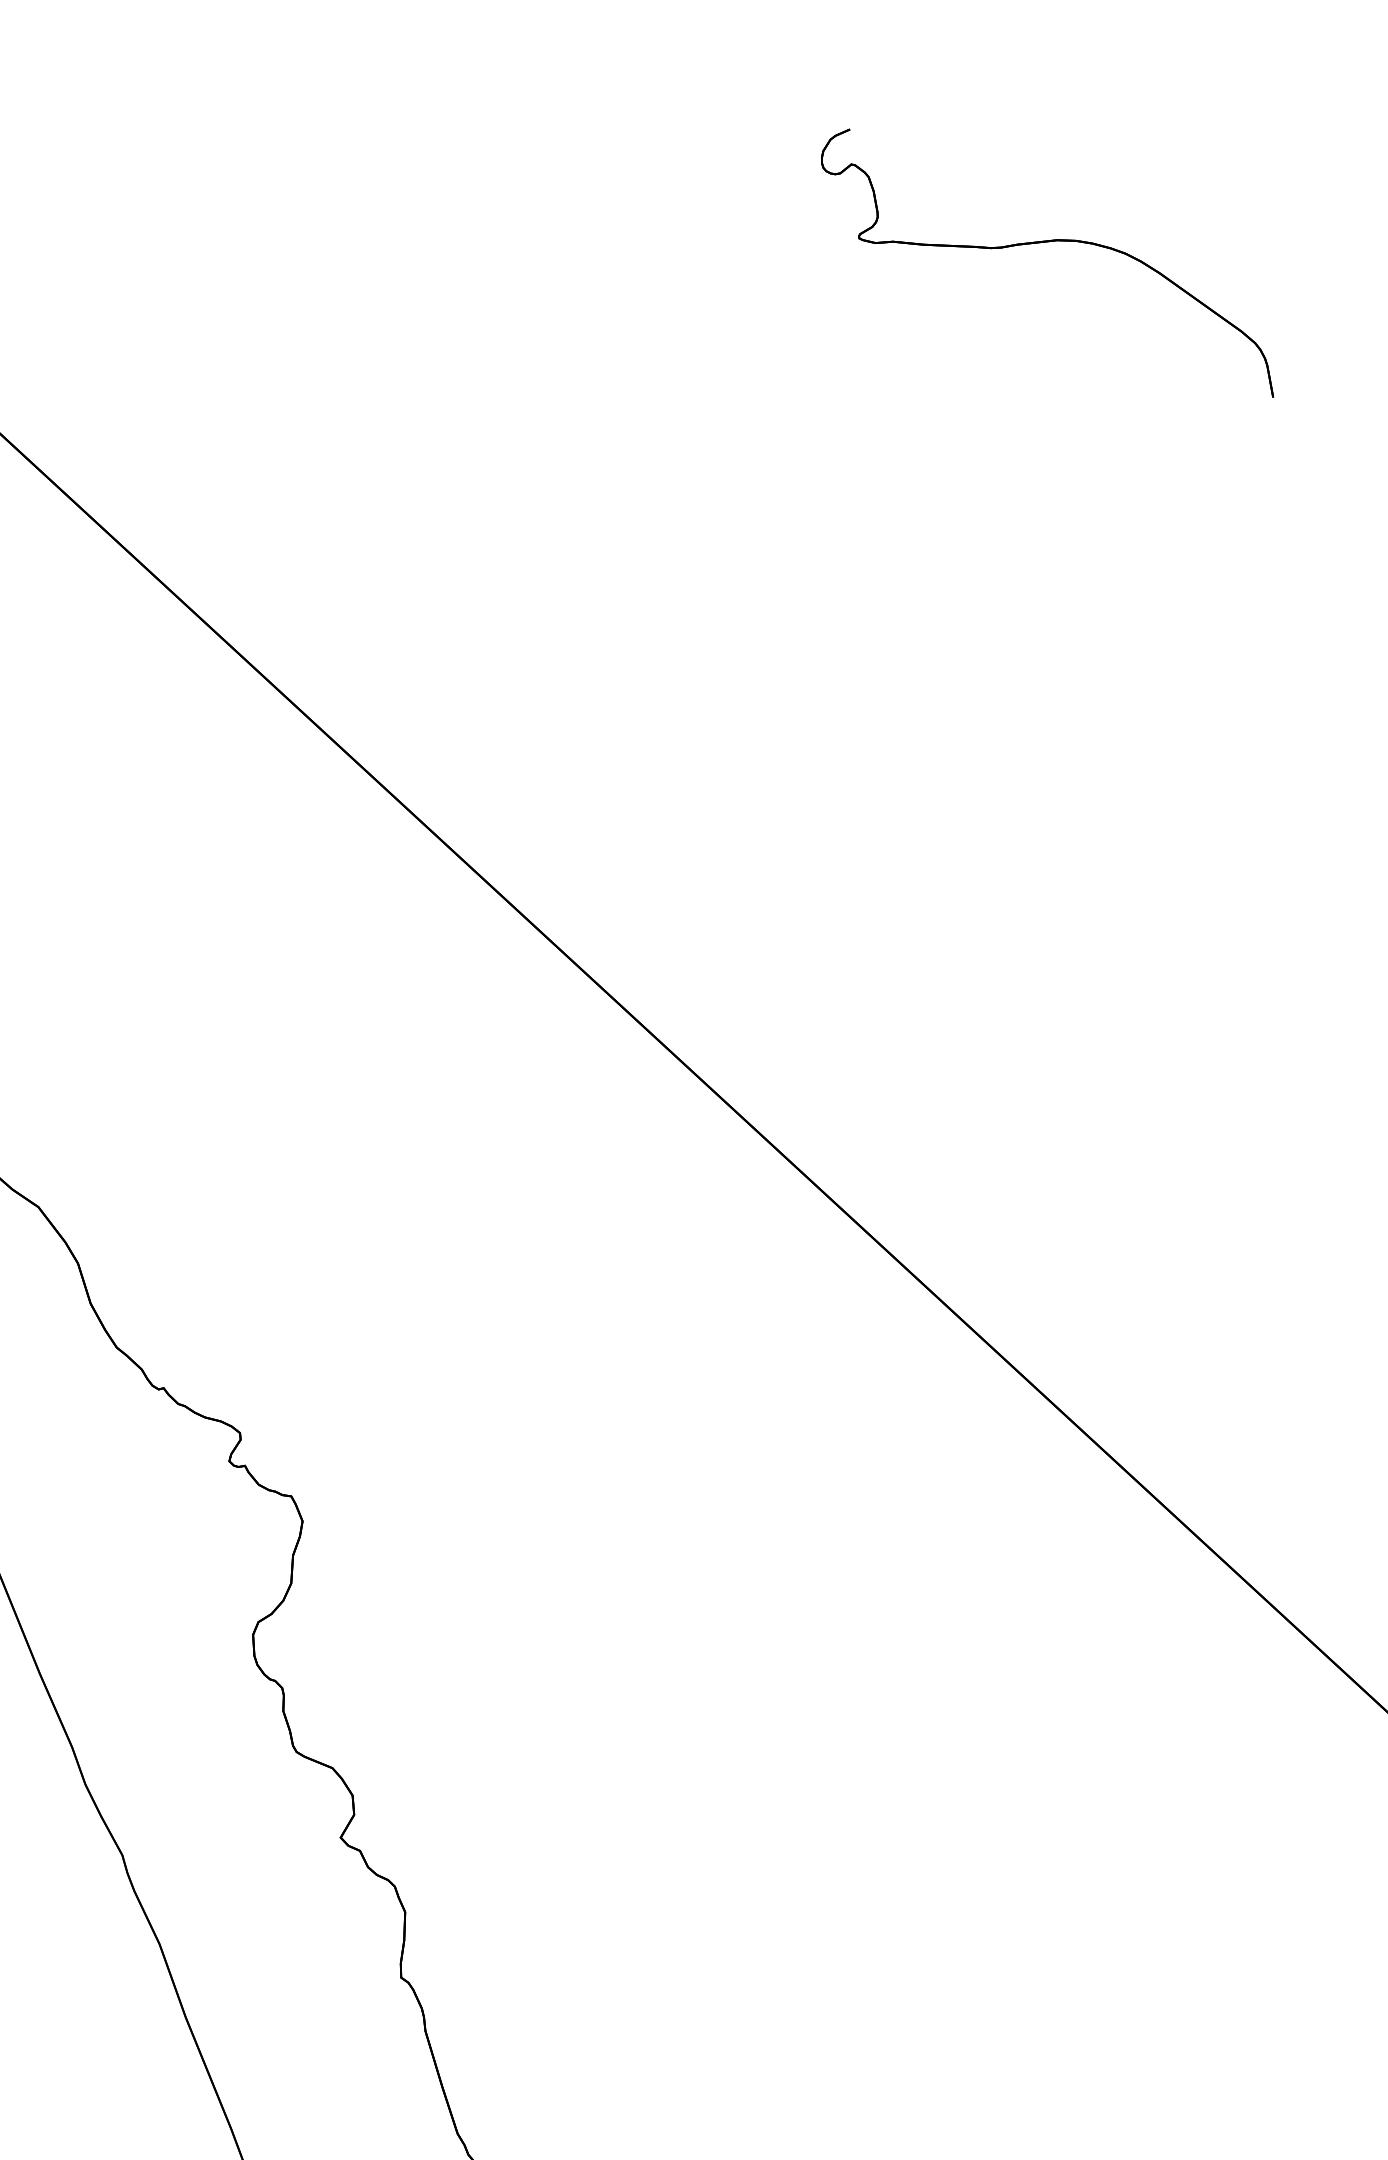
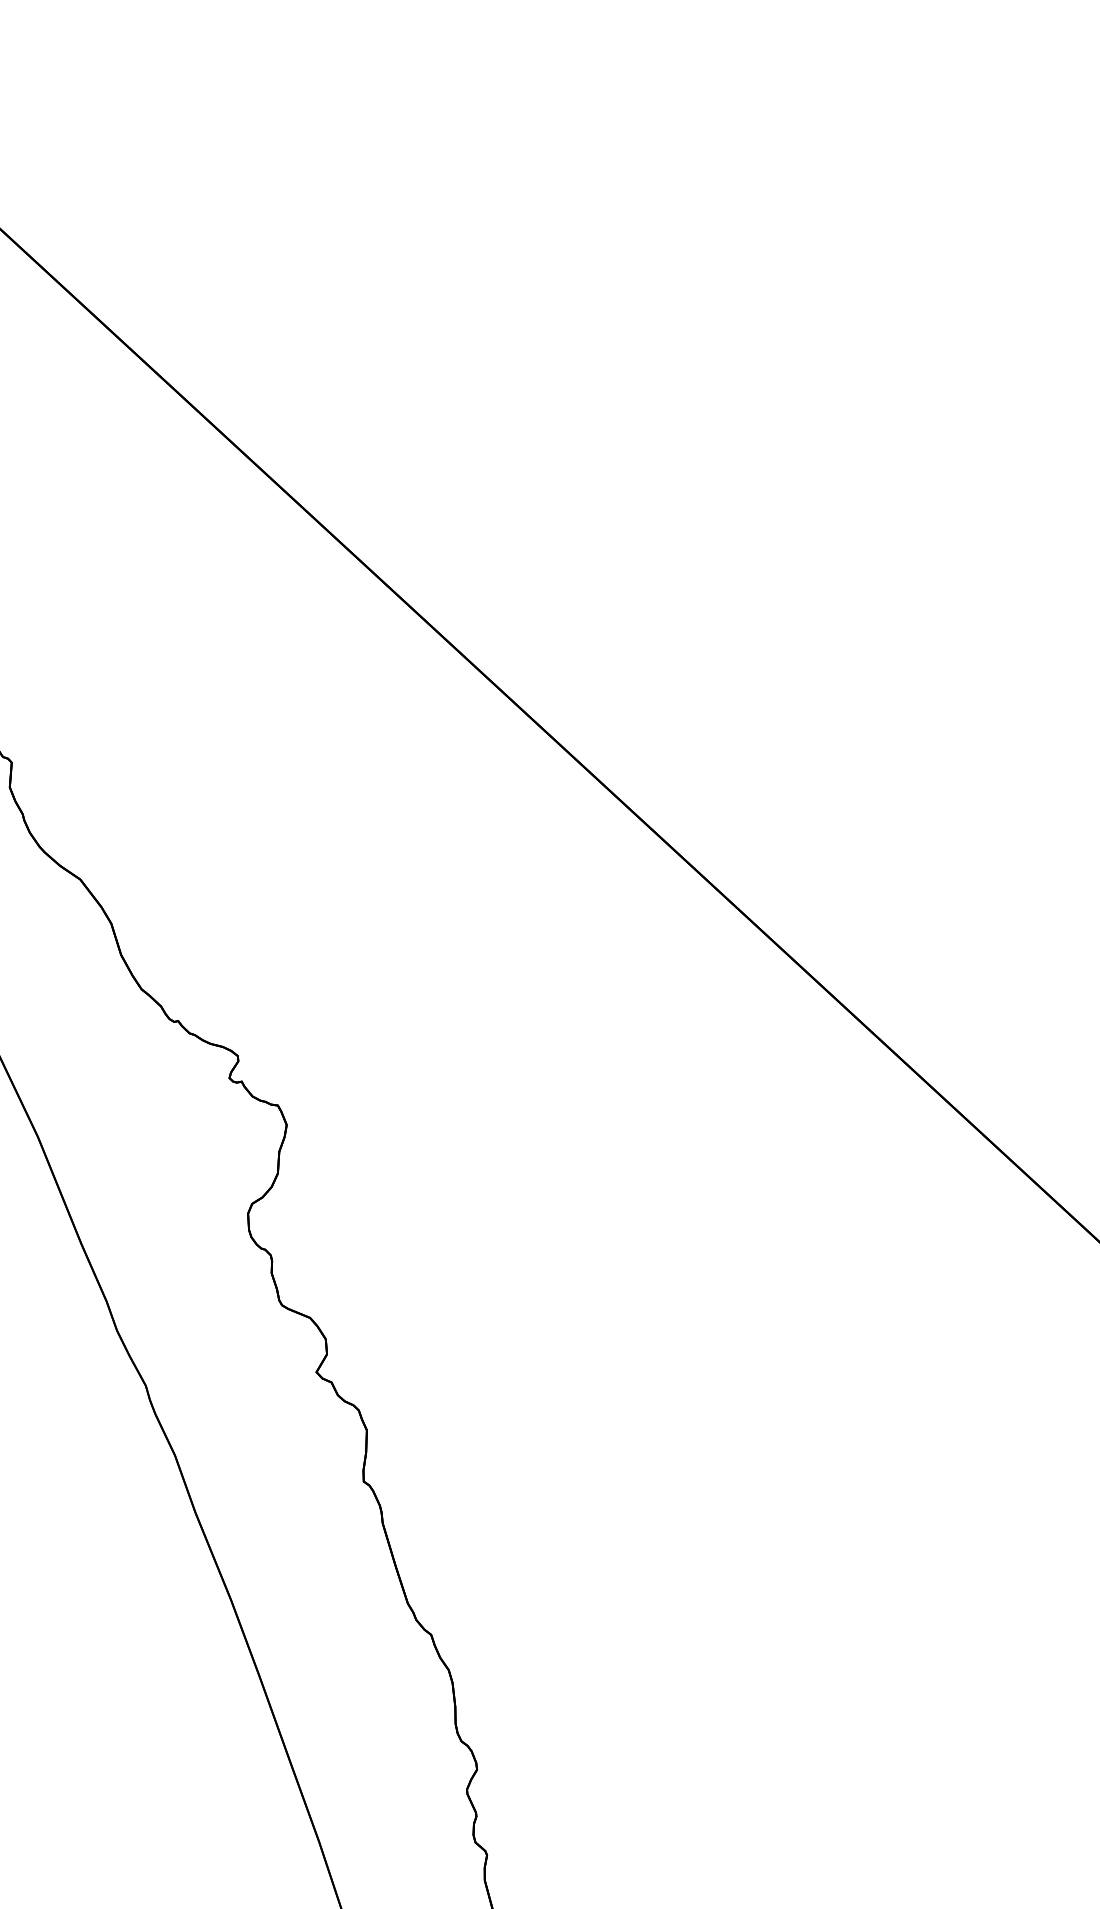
part: (1045, 243) -> (867, 126), removed

